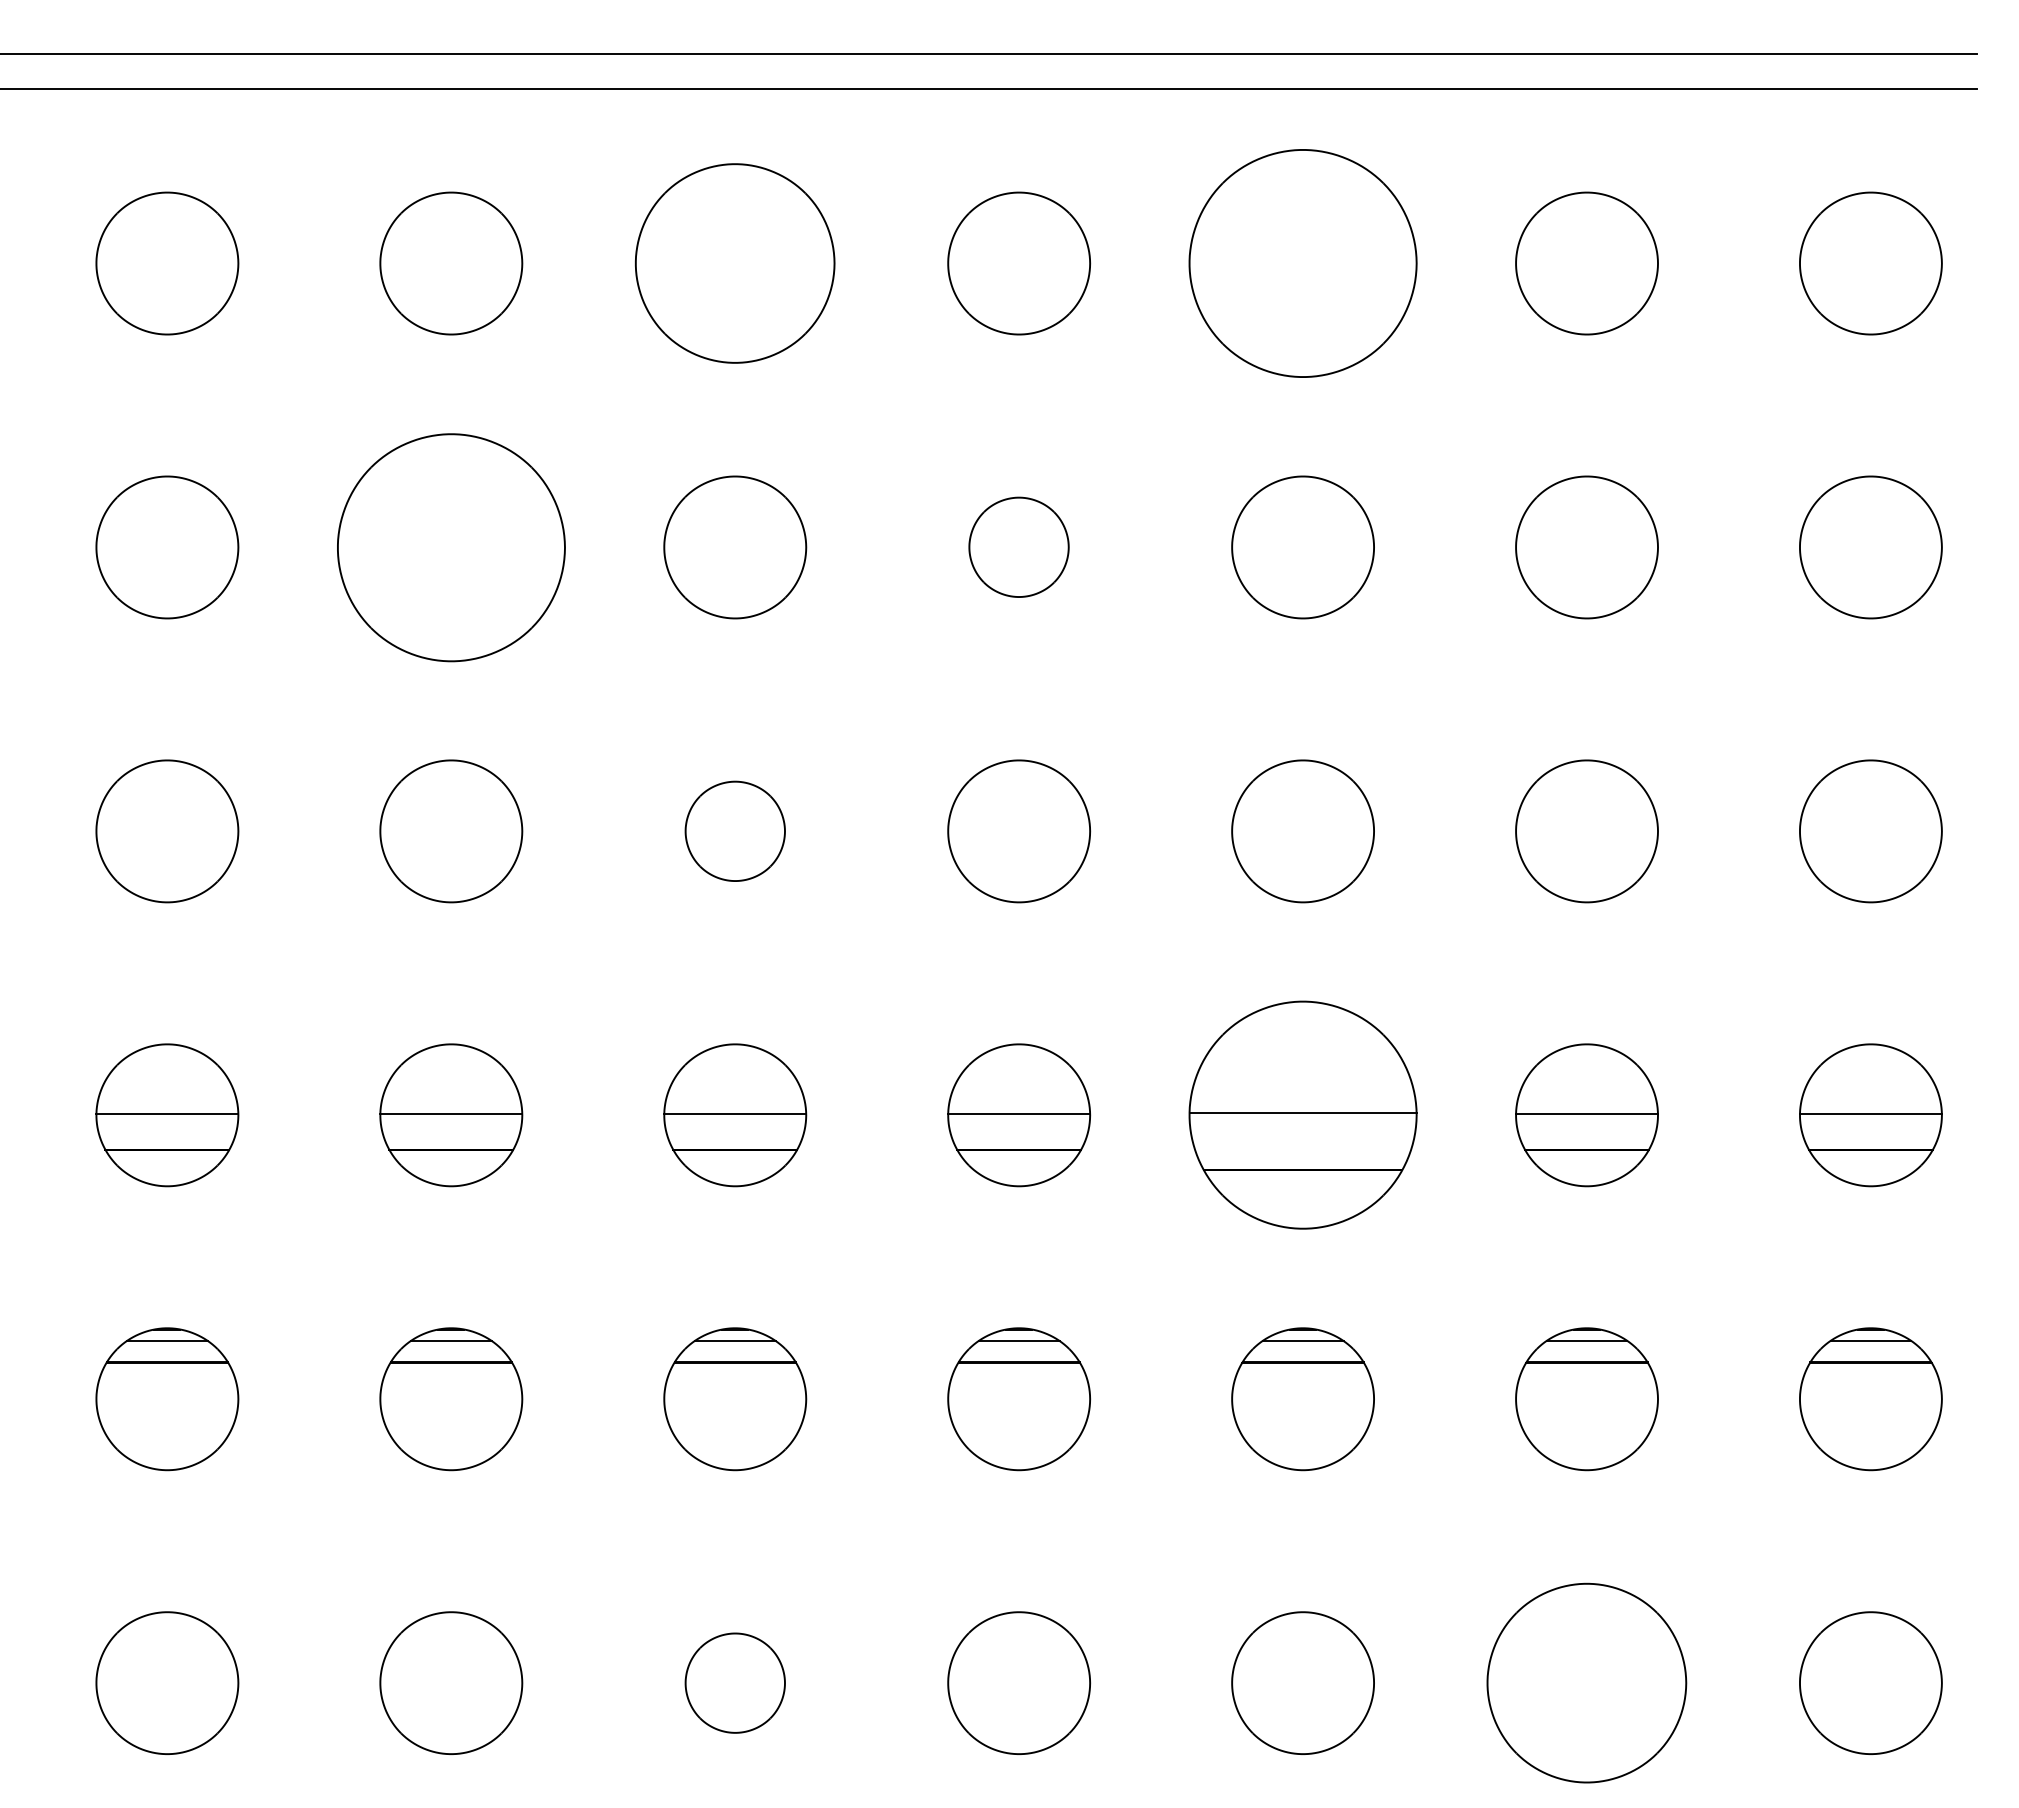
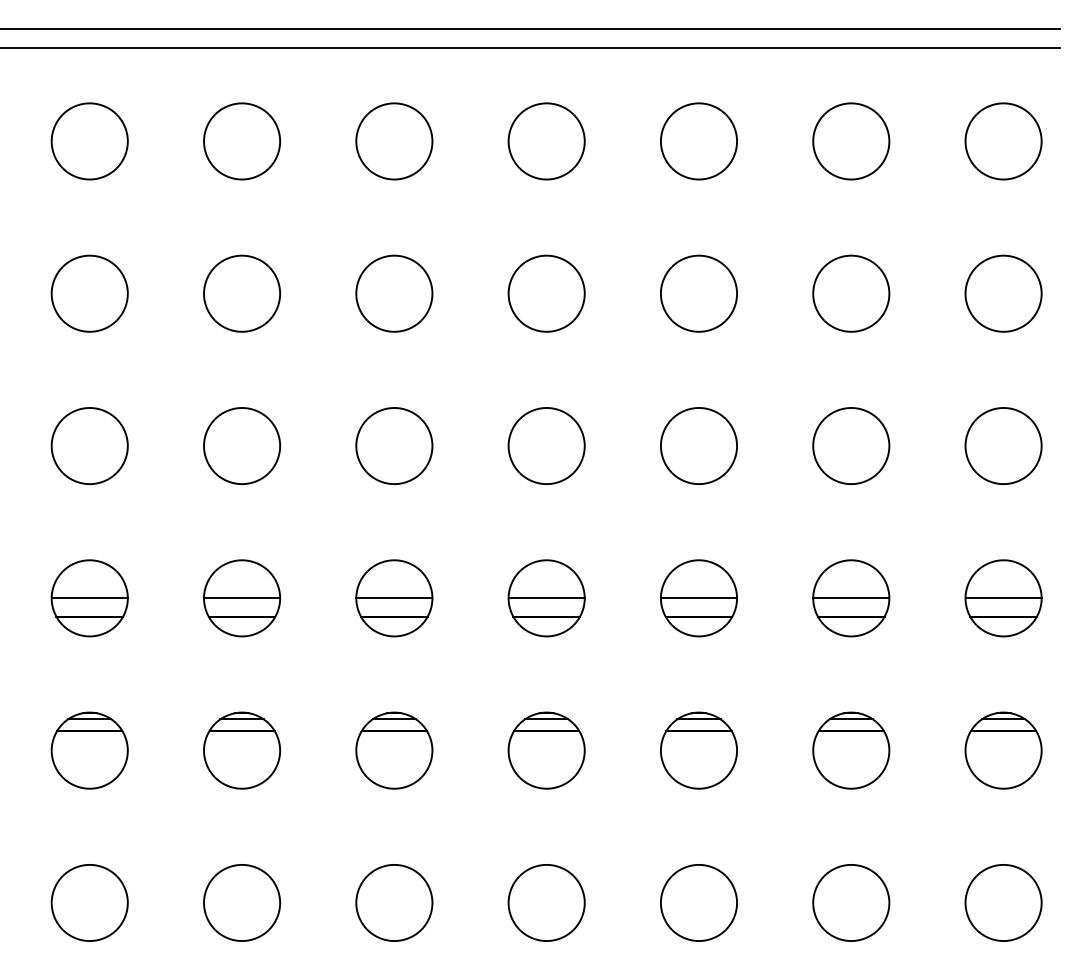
part: (735, 263) -> (394, 141), size x0.71
part: (1302, 263) -> (698, 141), size x0.62
part: (450, 547) -> (241, 293), size x0.62
part: (1018, 547) -> (546, 293), size x1.43
part: (735, 830) -> (394, 445), size x1.43
part: (1302, 1115) -> (698, 598), size x0.62
part: (735, 1682) -> (394, 902), size x1.43
part: (1587, 1682) -> (851, 902), size x0.71

